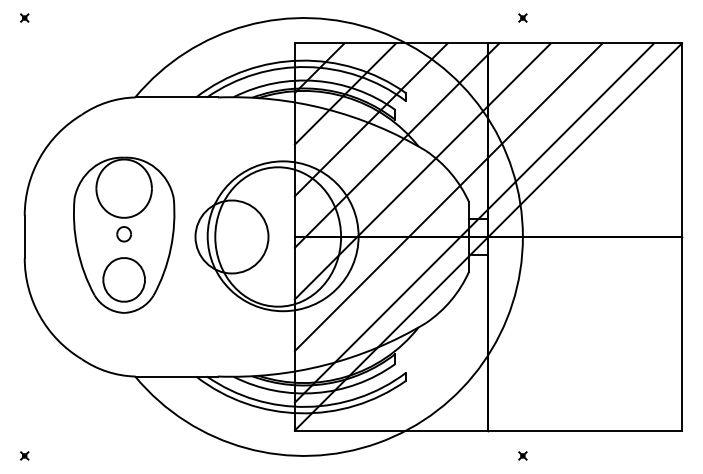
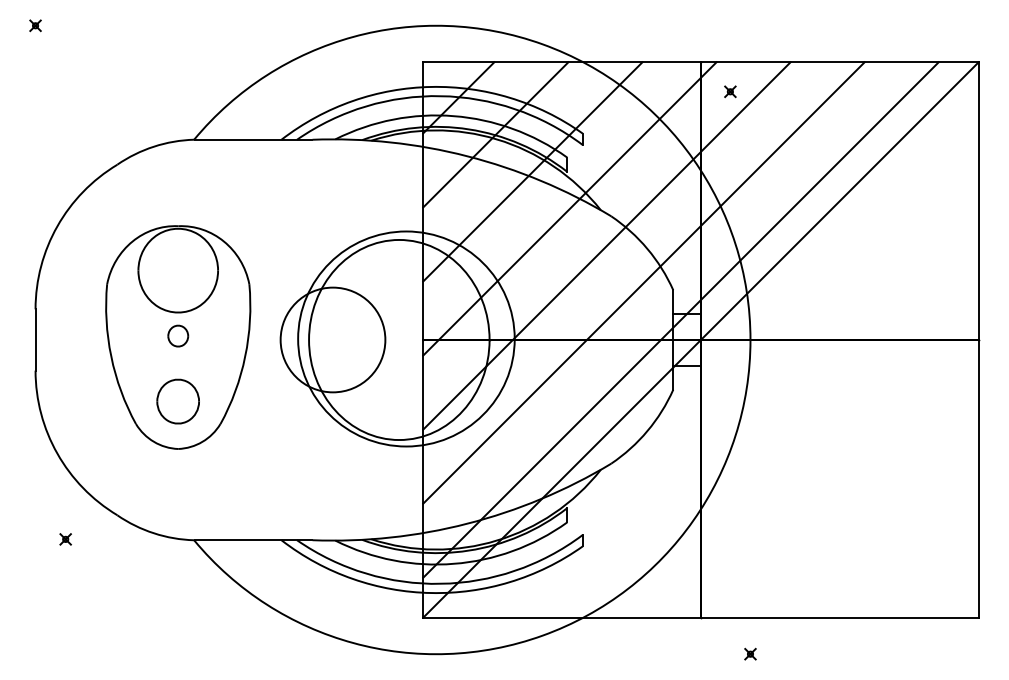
part: (522, 17) -> (729, 91), moved
part: (123, 279) -> (177, 400), size x0.7
part: (24, 455) -> (65, 538), moved

